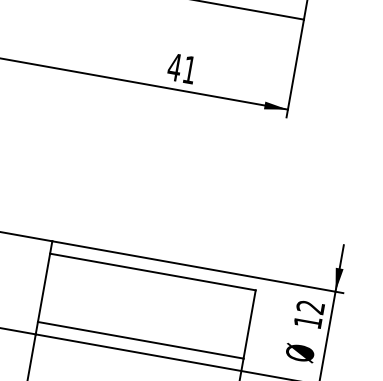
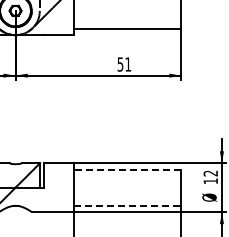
text: (174, 67) -> (120, 64), 41 -> 51
line: (152, 271) -> (127, 169), solid -> dashed
line: (140, 340) -> (127, 205), solid -> dashed

